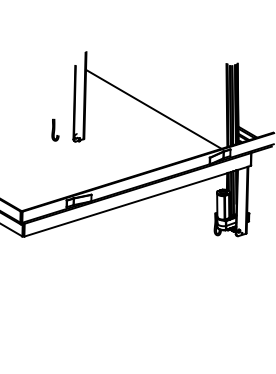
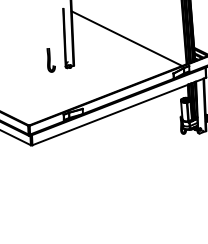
part: (55, 129) -> (51, 59), size x1.4

